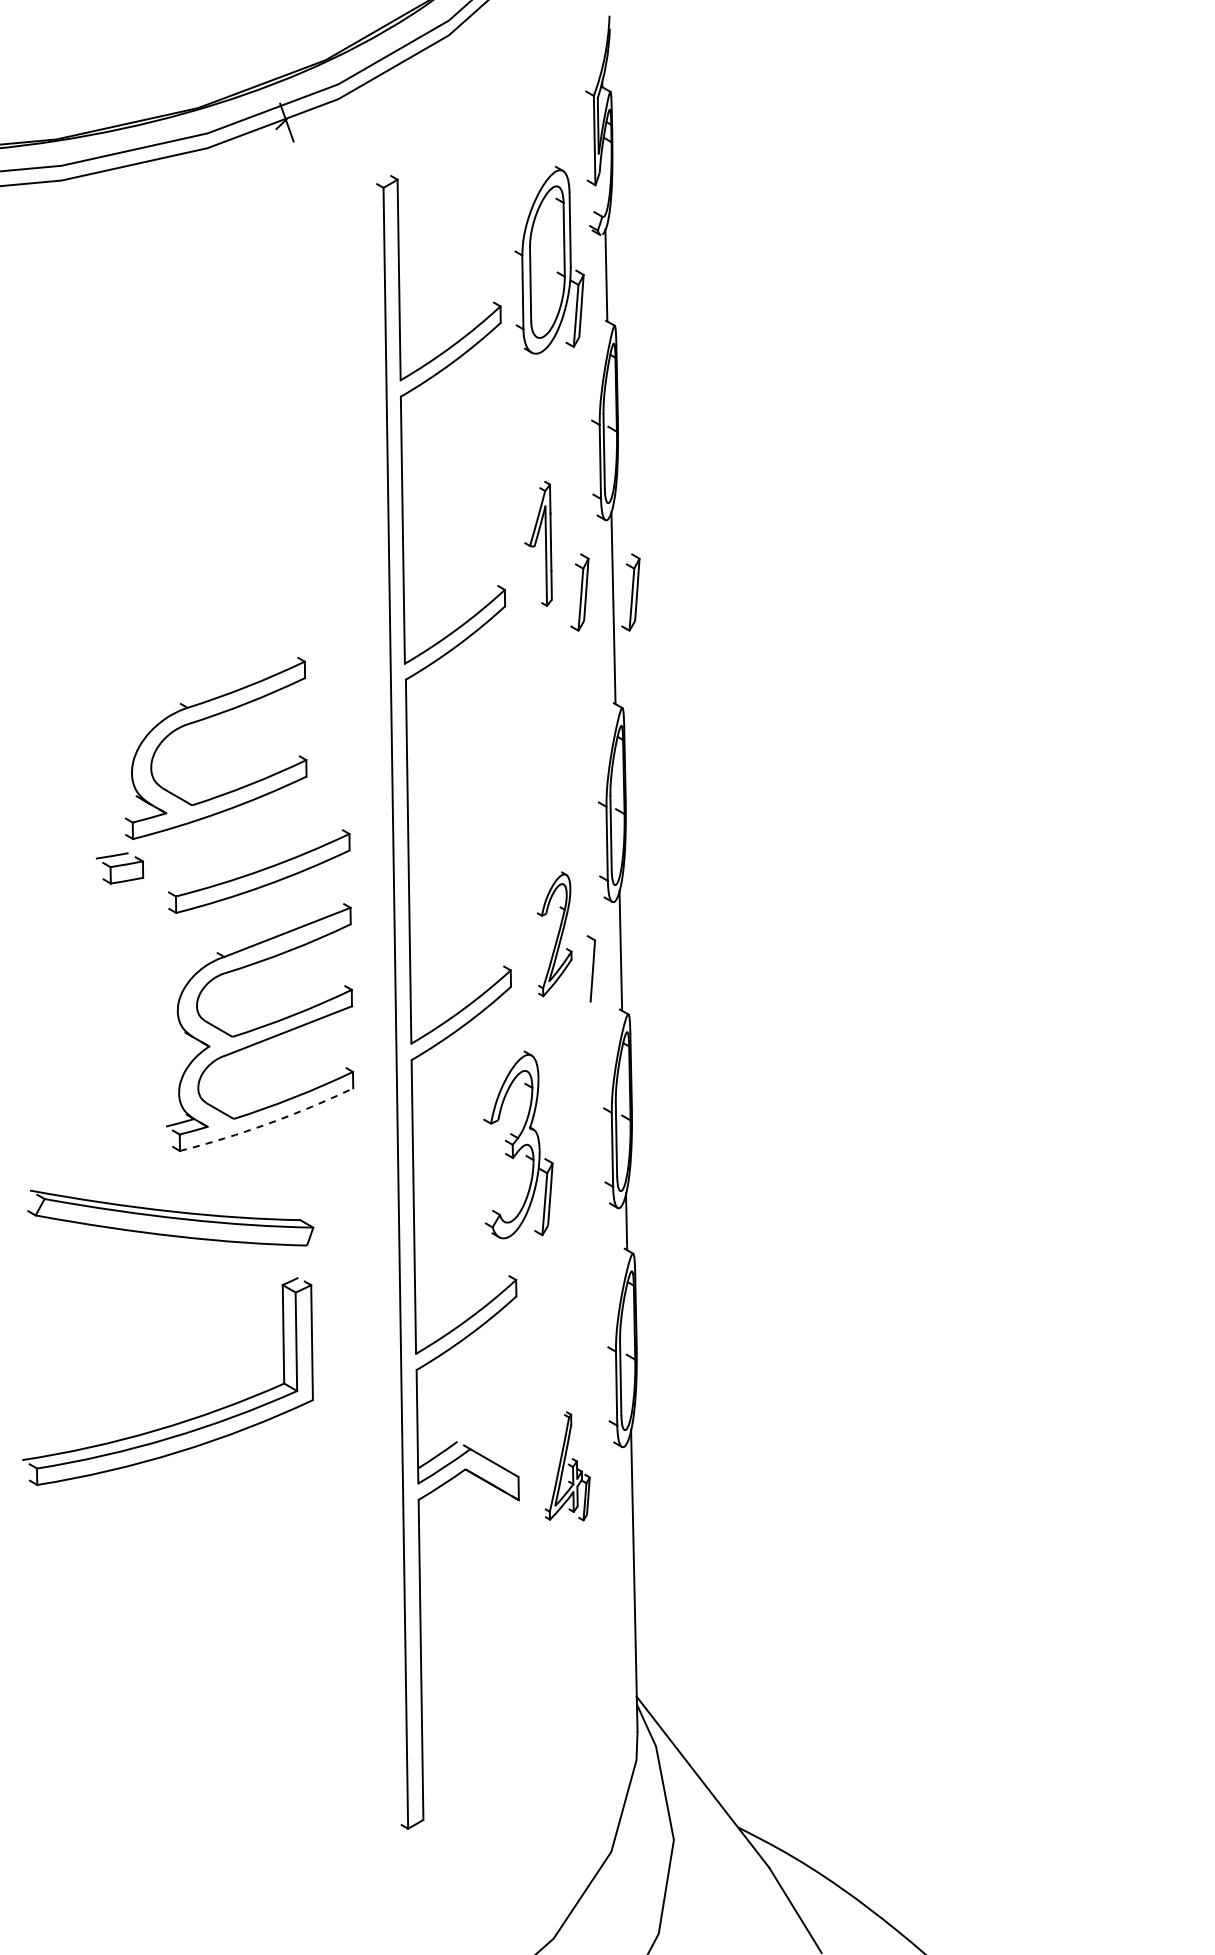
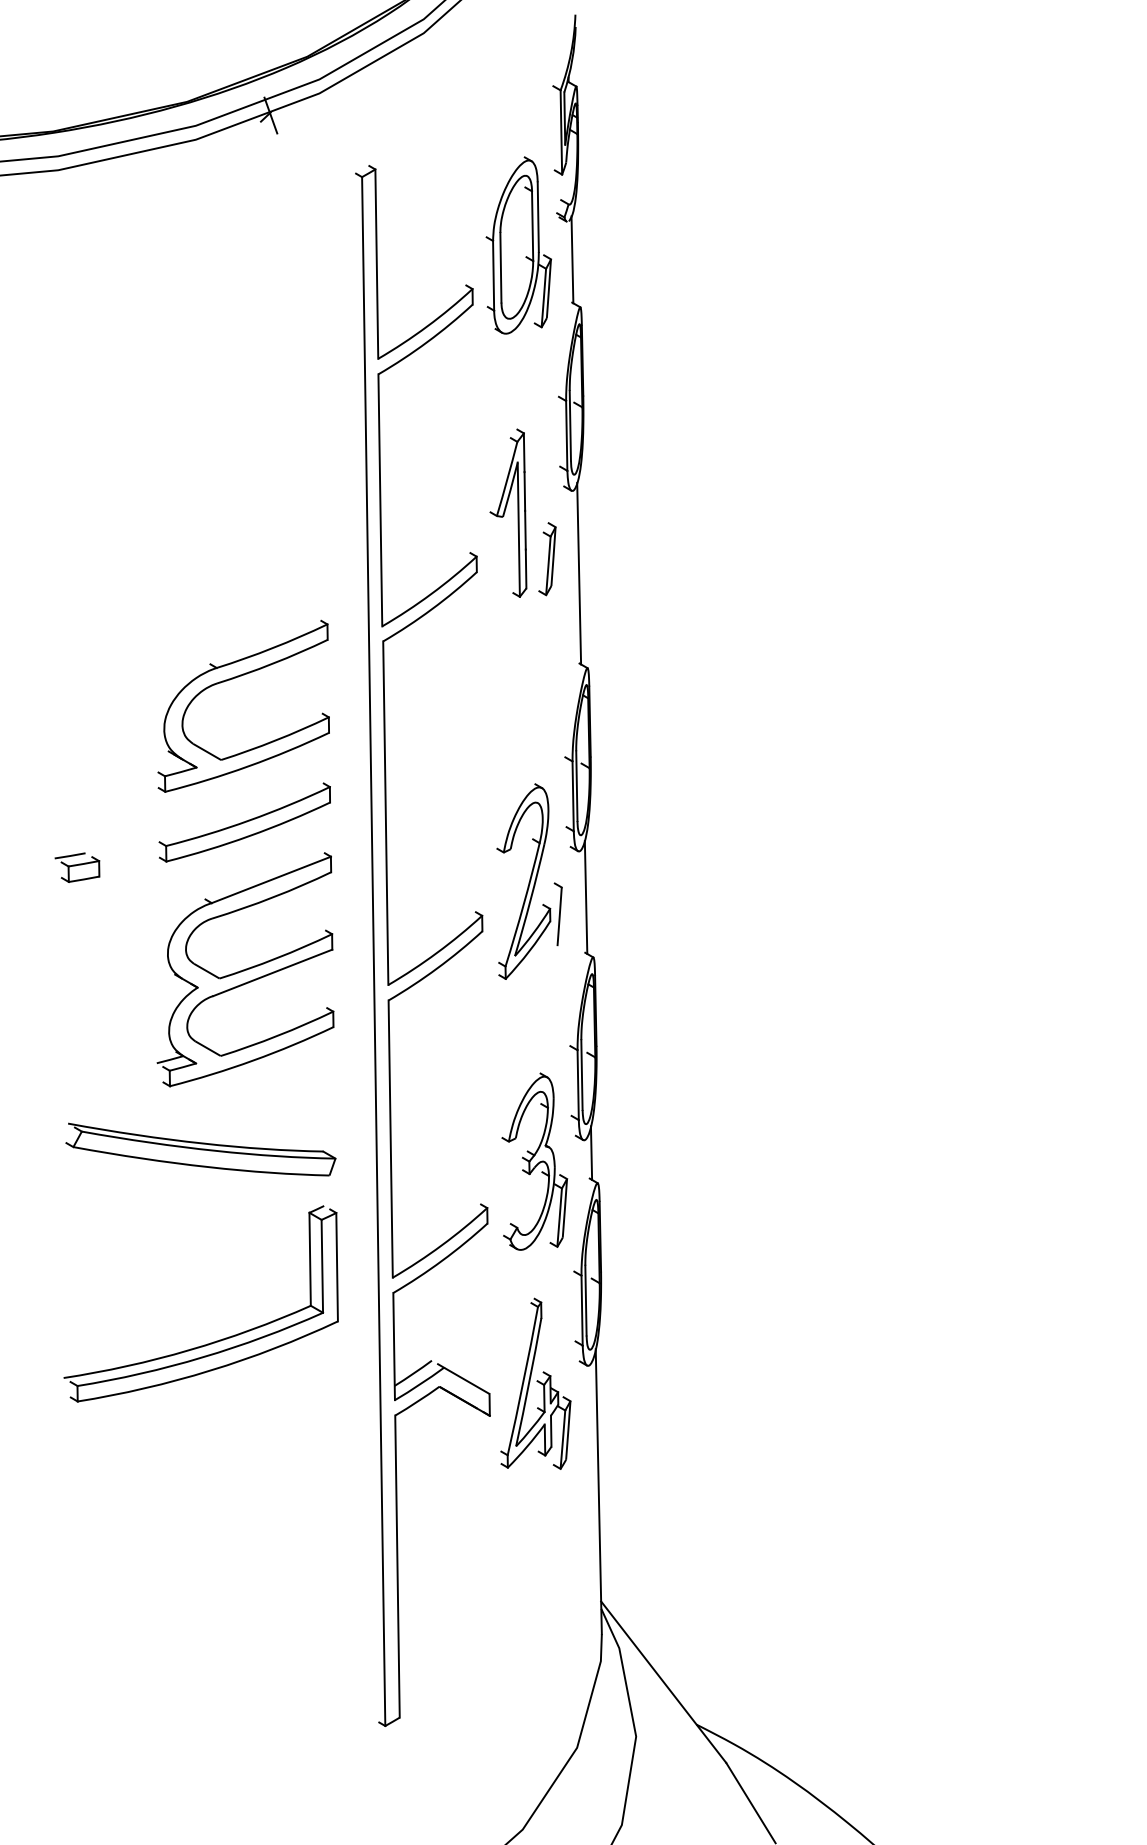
part: (538, 543) -> (508, 512), size x1.43
part: (630, 592) -> (595, 559), removed
part: (206, 719) -> (234, 678), moved
part: (119, 868) -> (77, 867), moved
part: (554, 934) -> (523, 881), size x1.67
arc: (268, 1123) -> (253, 1060), dashed -> solid
part: (518, 1144) -> (534, 1161), moved
part: (170, 1217) -> (200, 1149), moved
part: (181, 1421) -> (213, 1341), moved
part: (567, 1466) -> (535, 1384), size x1.67

